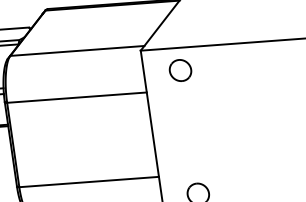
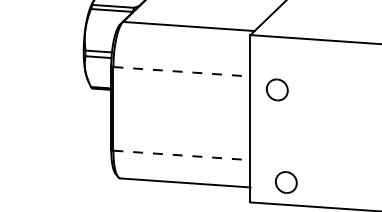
part: (180, 70) -> (277, 89), moved
line: (76, 97) -> (181, 71), solid -> dashed
line: (88, 182) -> (181, 155), solid -> dashed

